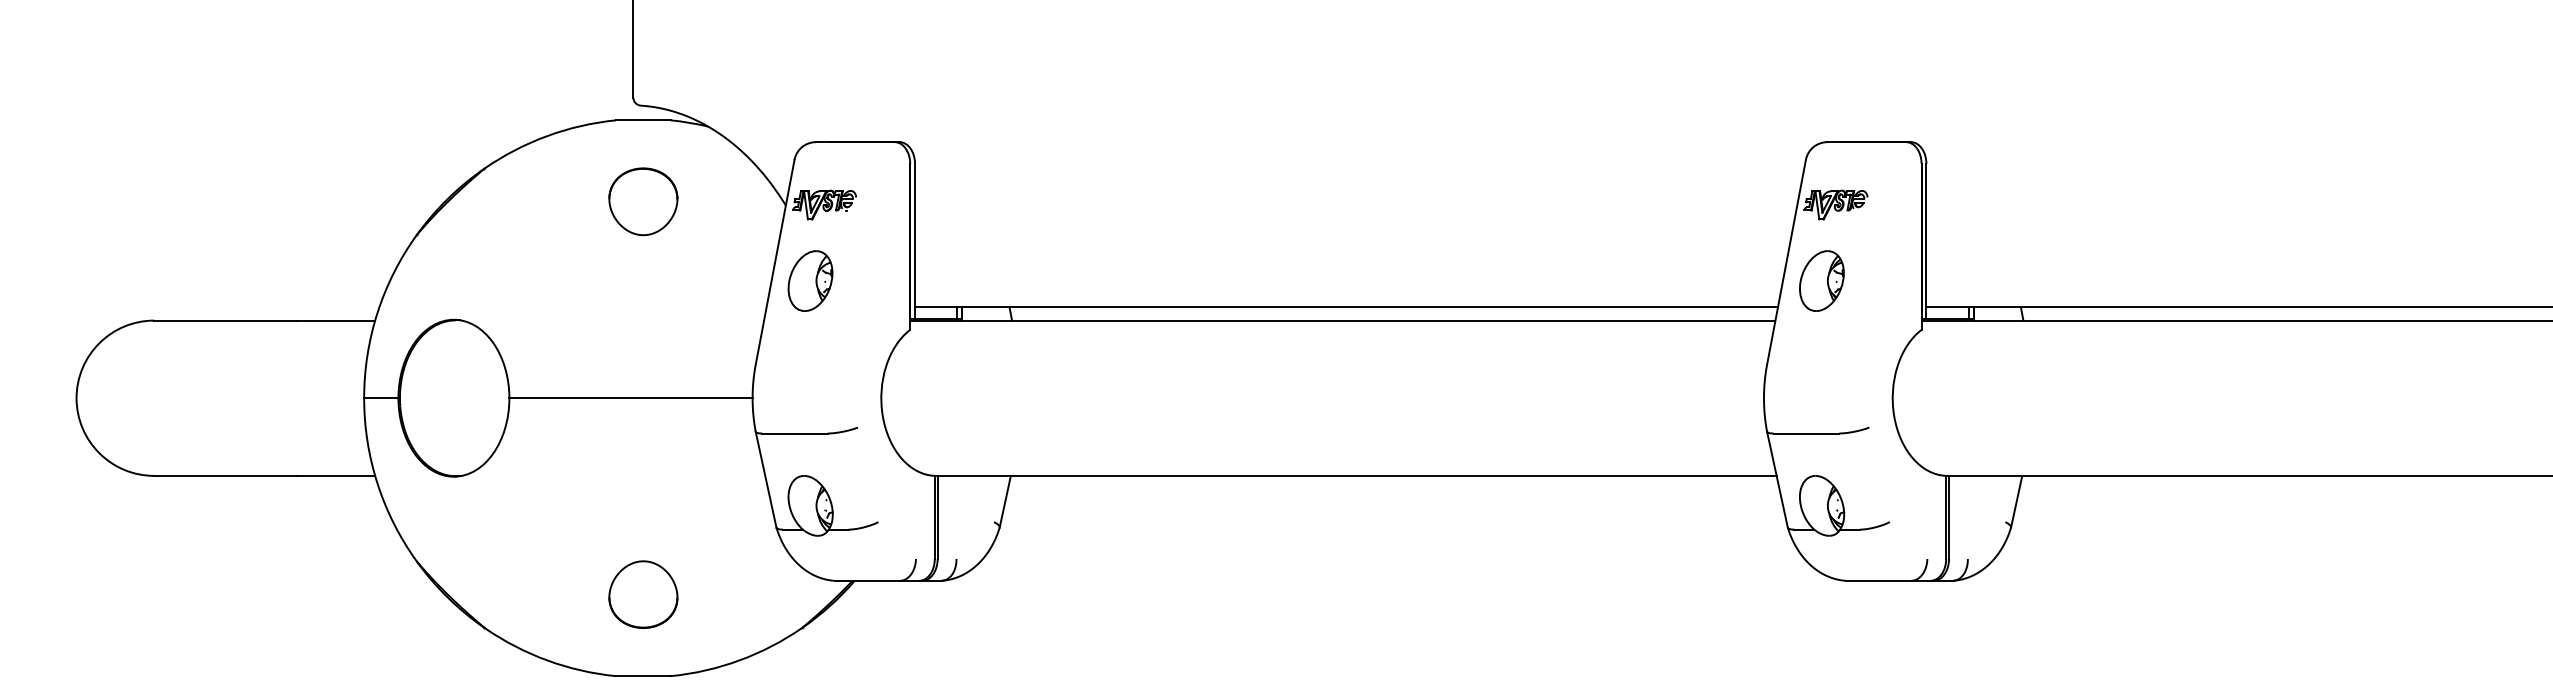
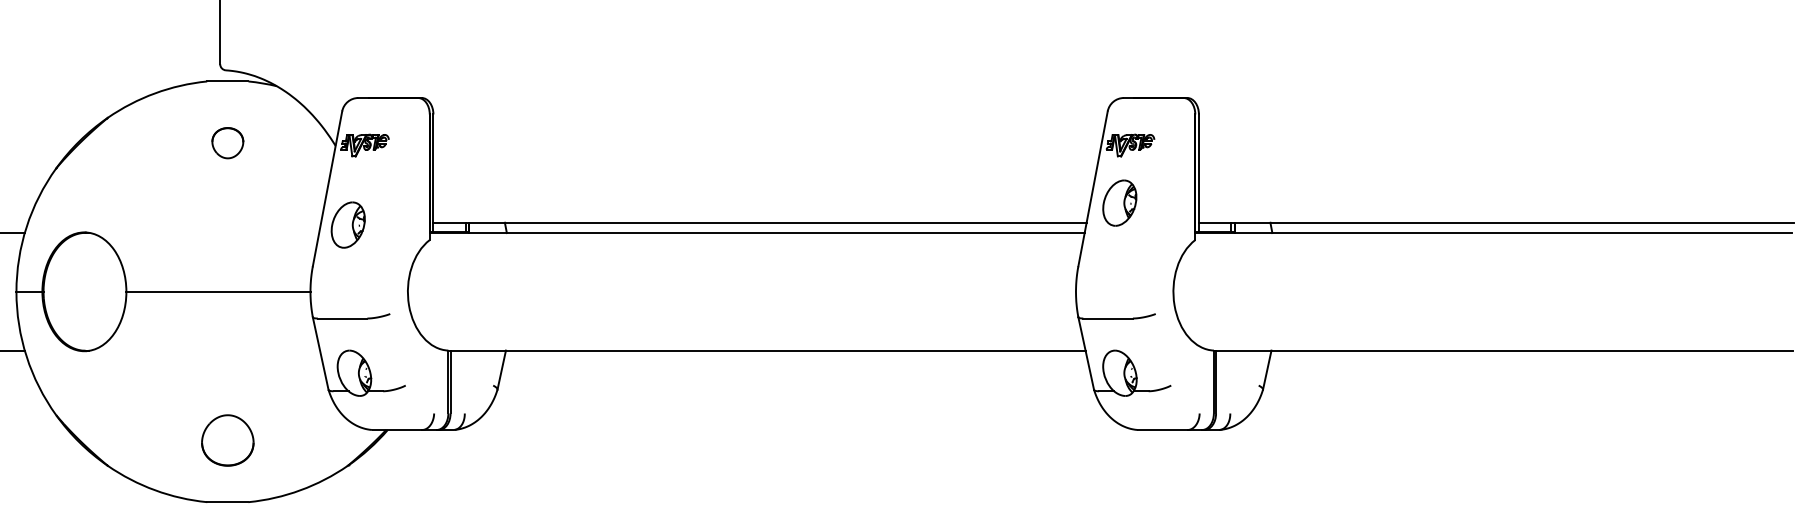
part: (643, 201) -> (227, 142), size x0.6
part: (810, 280) -> (348, 224), moved

